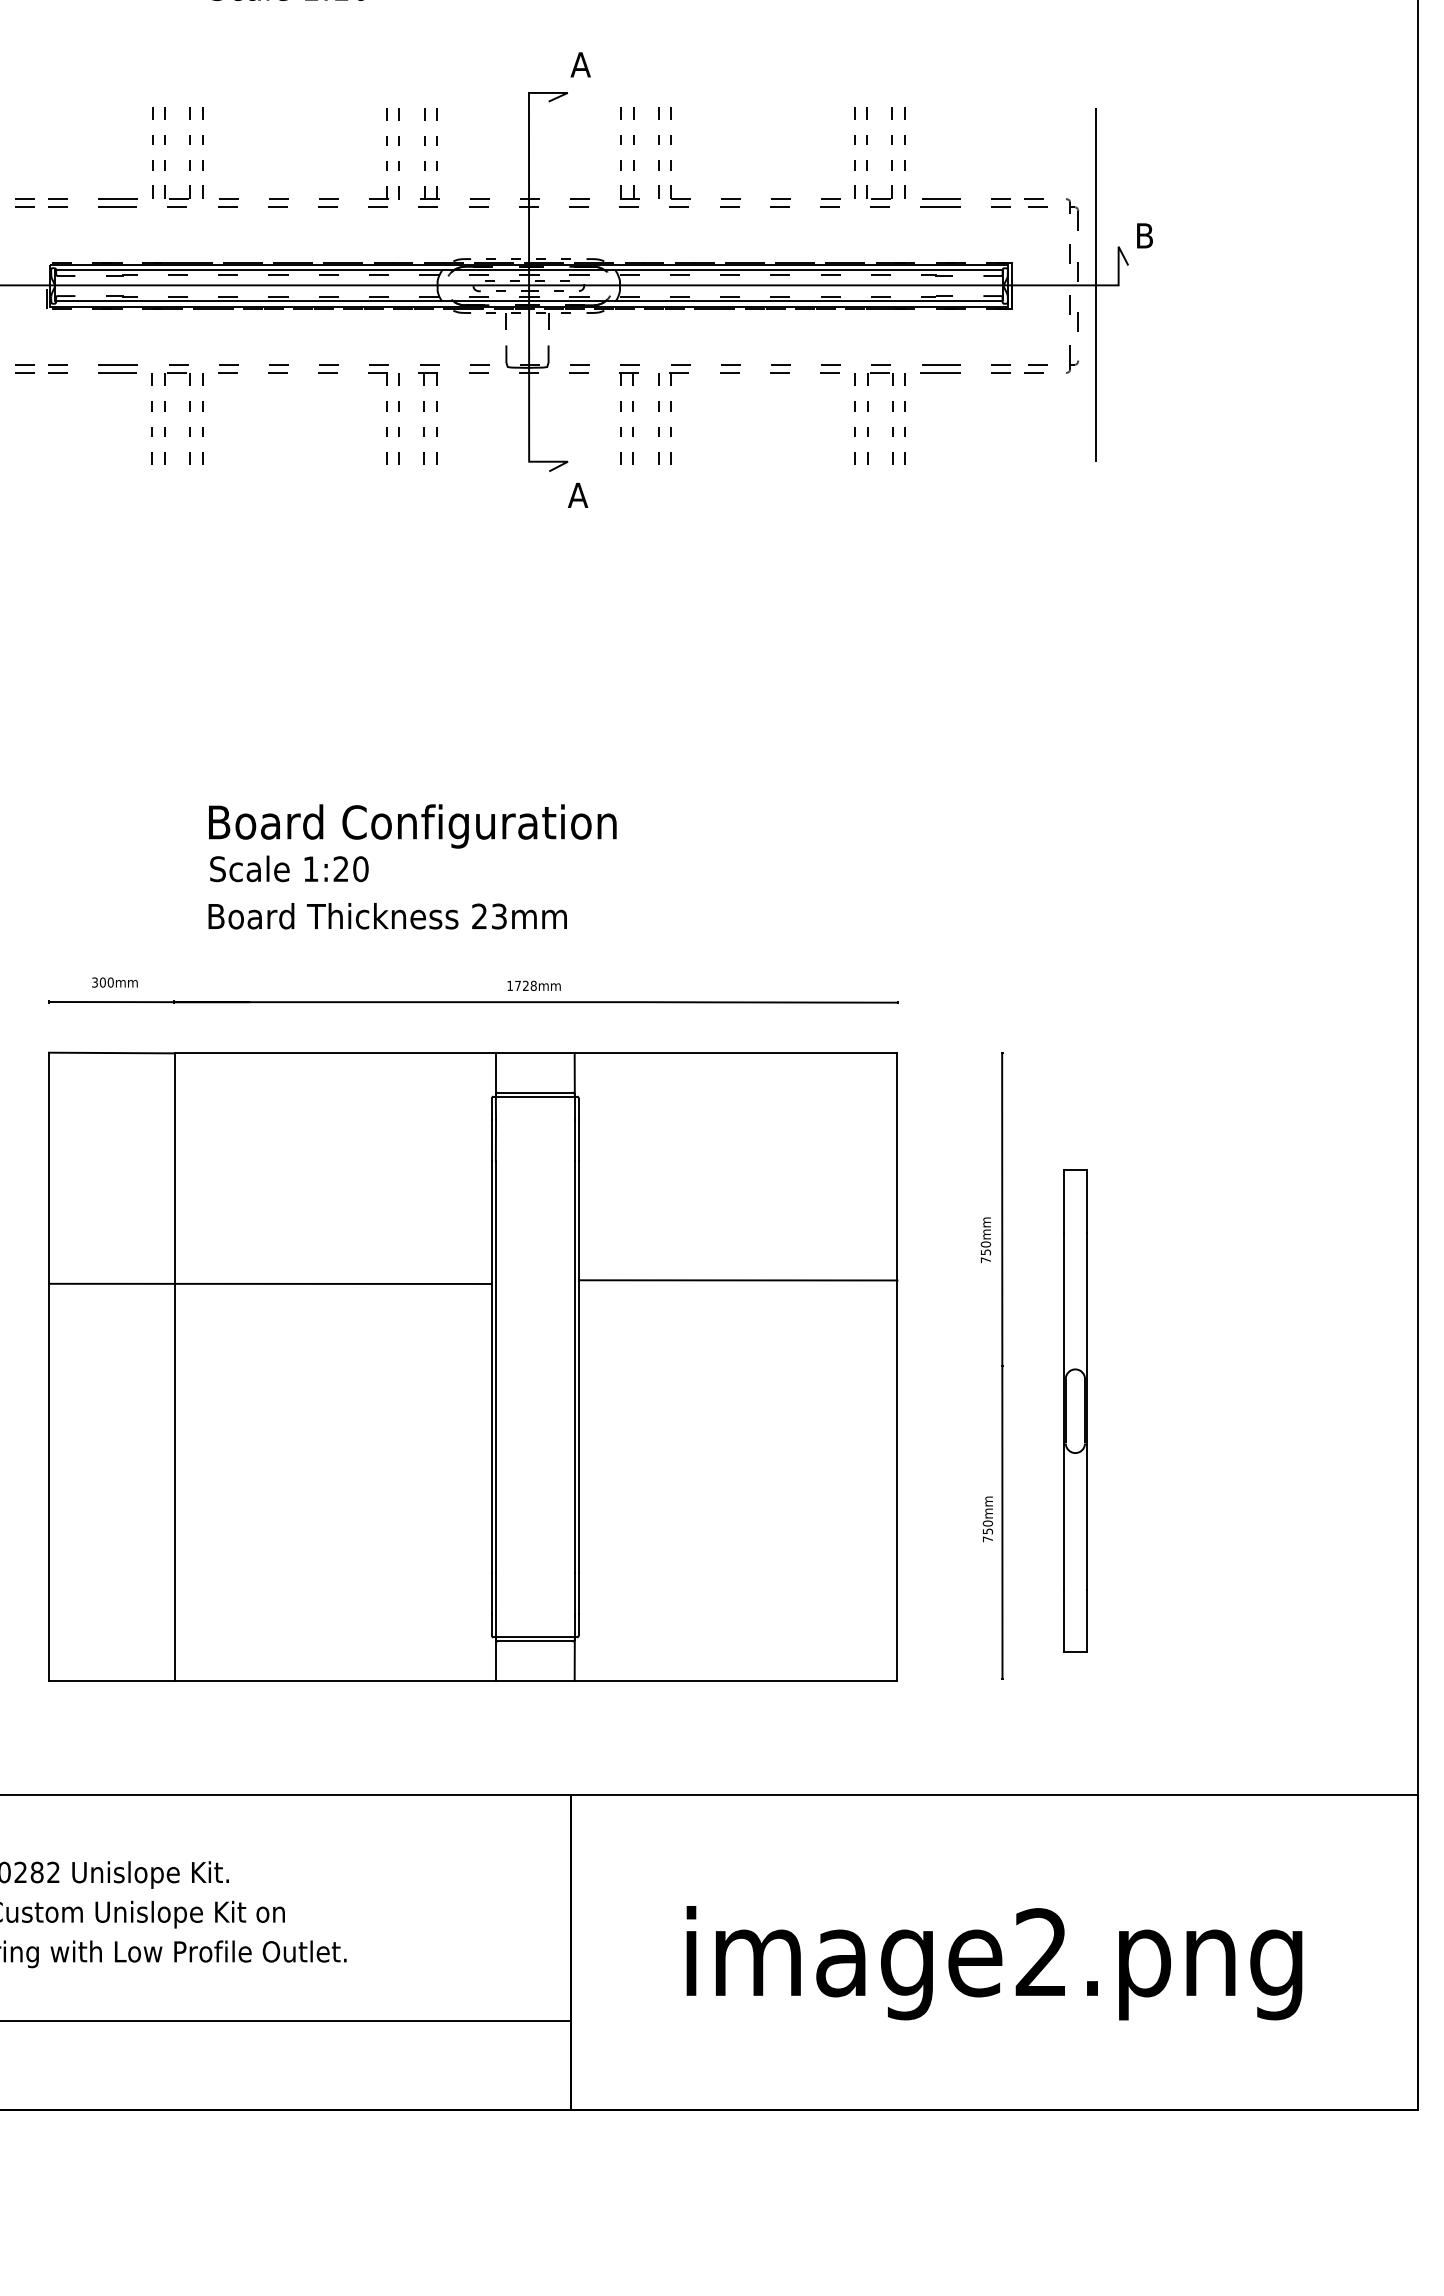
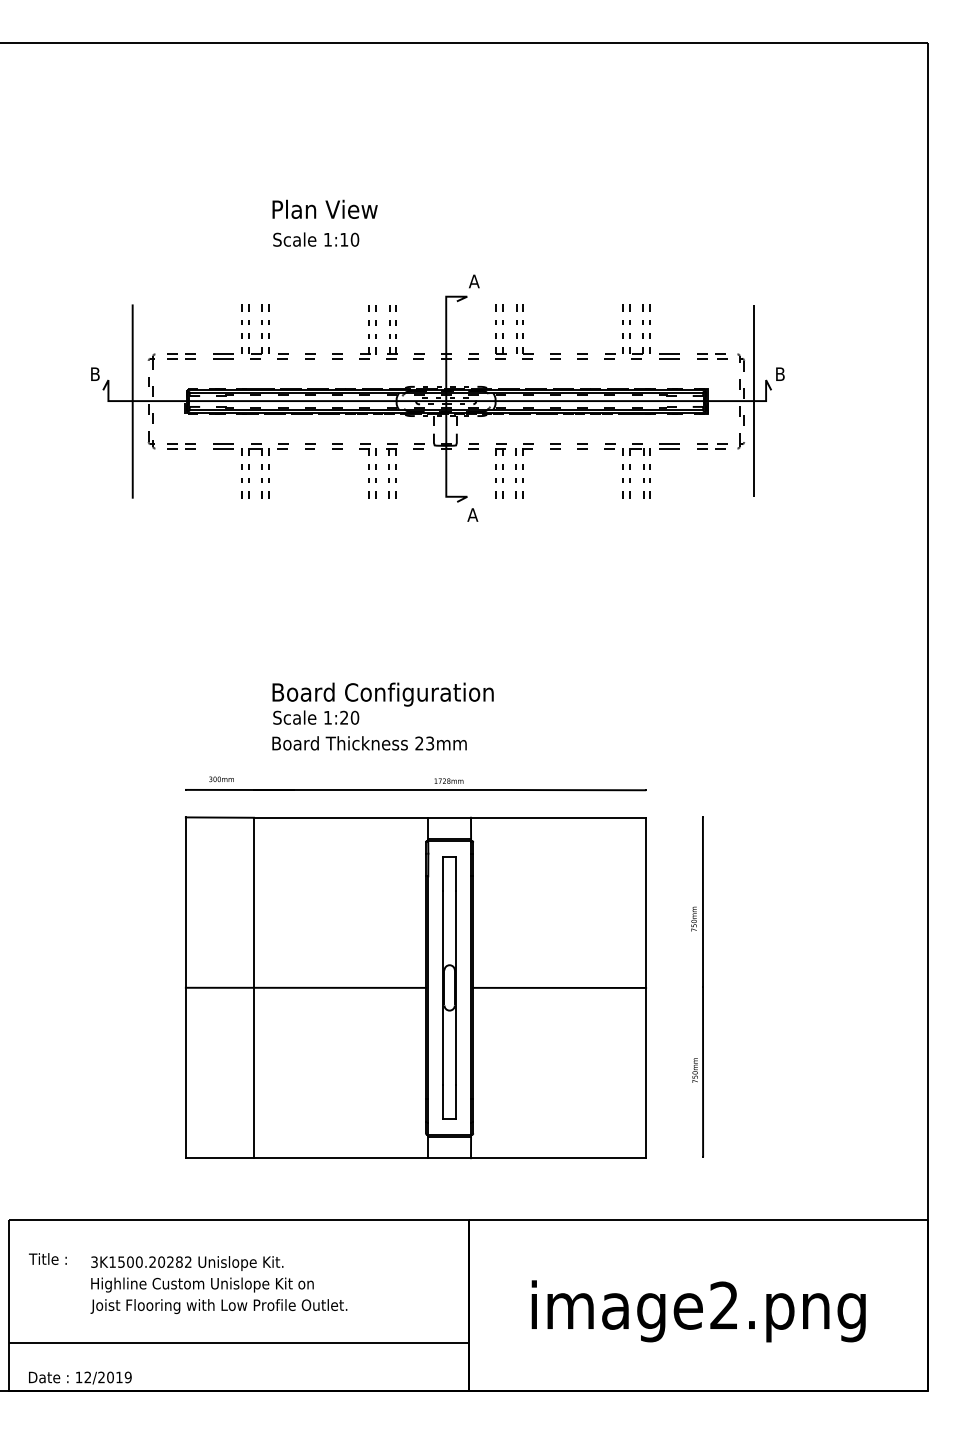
line: (737, 1279) -> (559, 987), moved
line: (269, 1283) -> (305, 987), moved
part: (1075, 1410) -> (449, 987), moved

